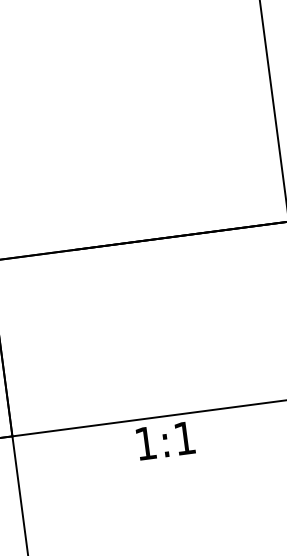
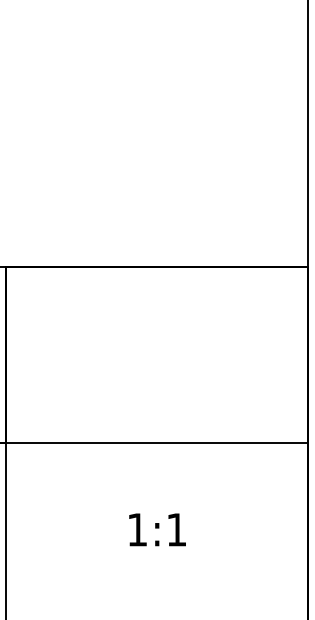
text: (165, 440) -> (157, 529), moved

